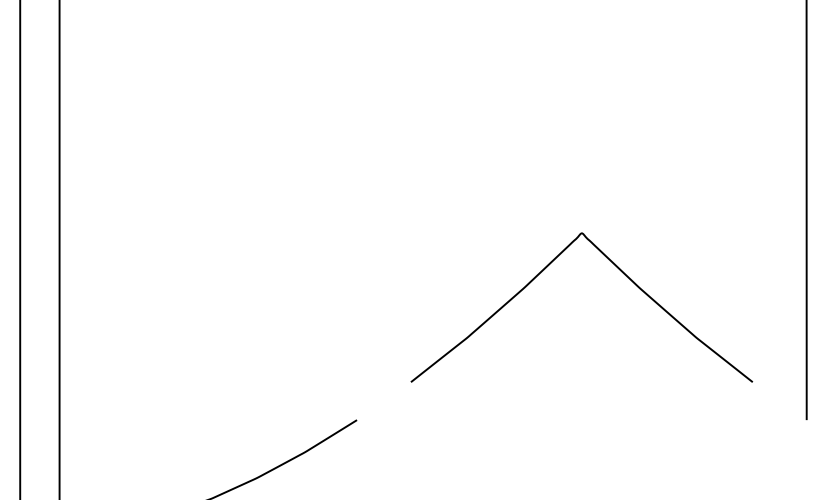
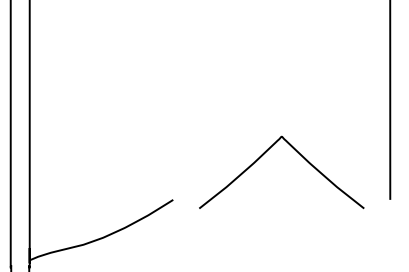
curve: (546, 270) -> (264, 154), moved

